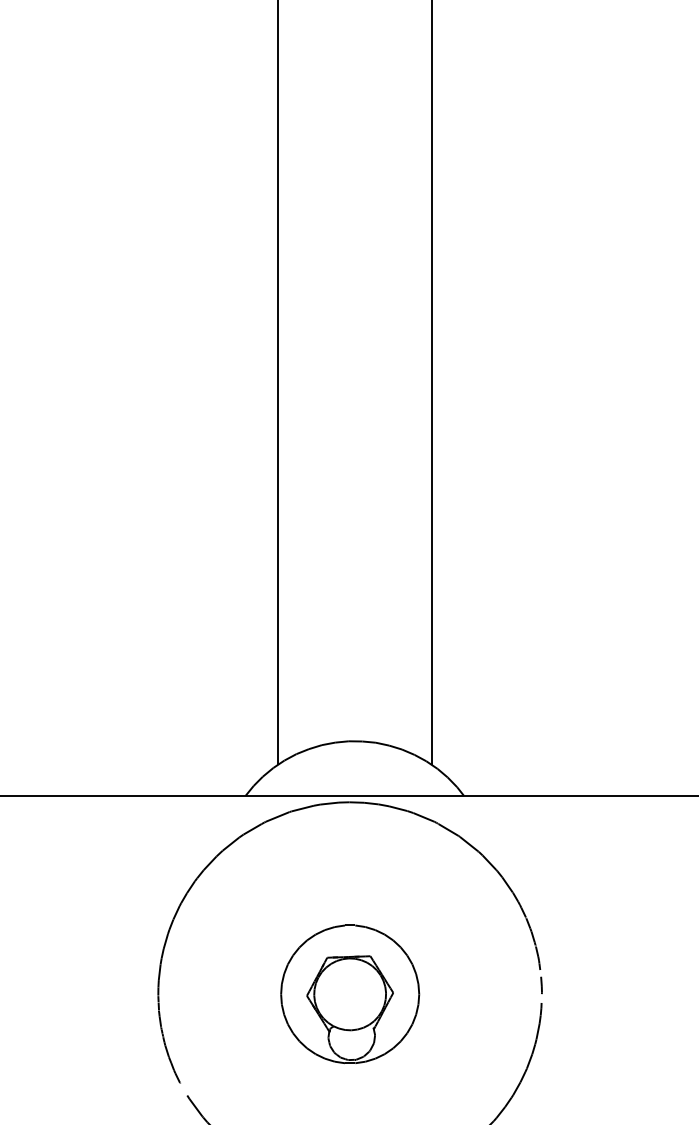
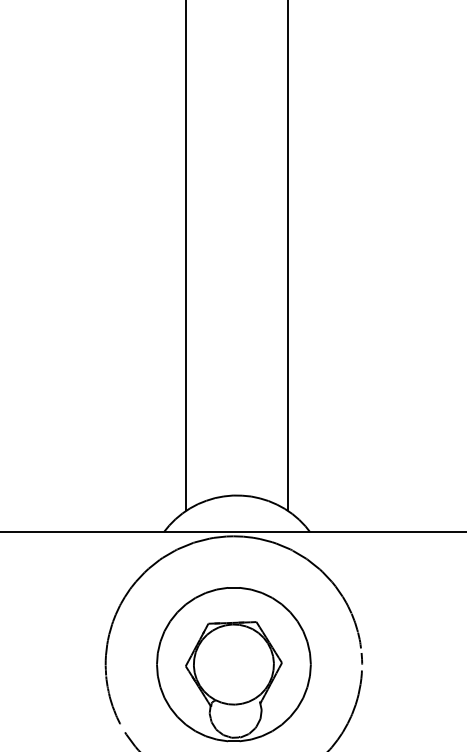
part: (349, 994) -> (233, 664), size x1.67

